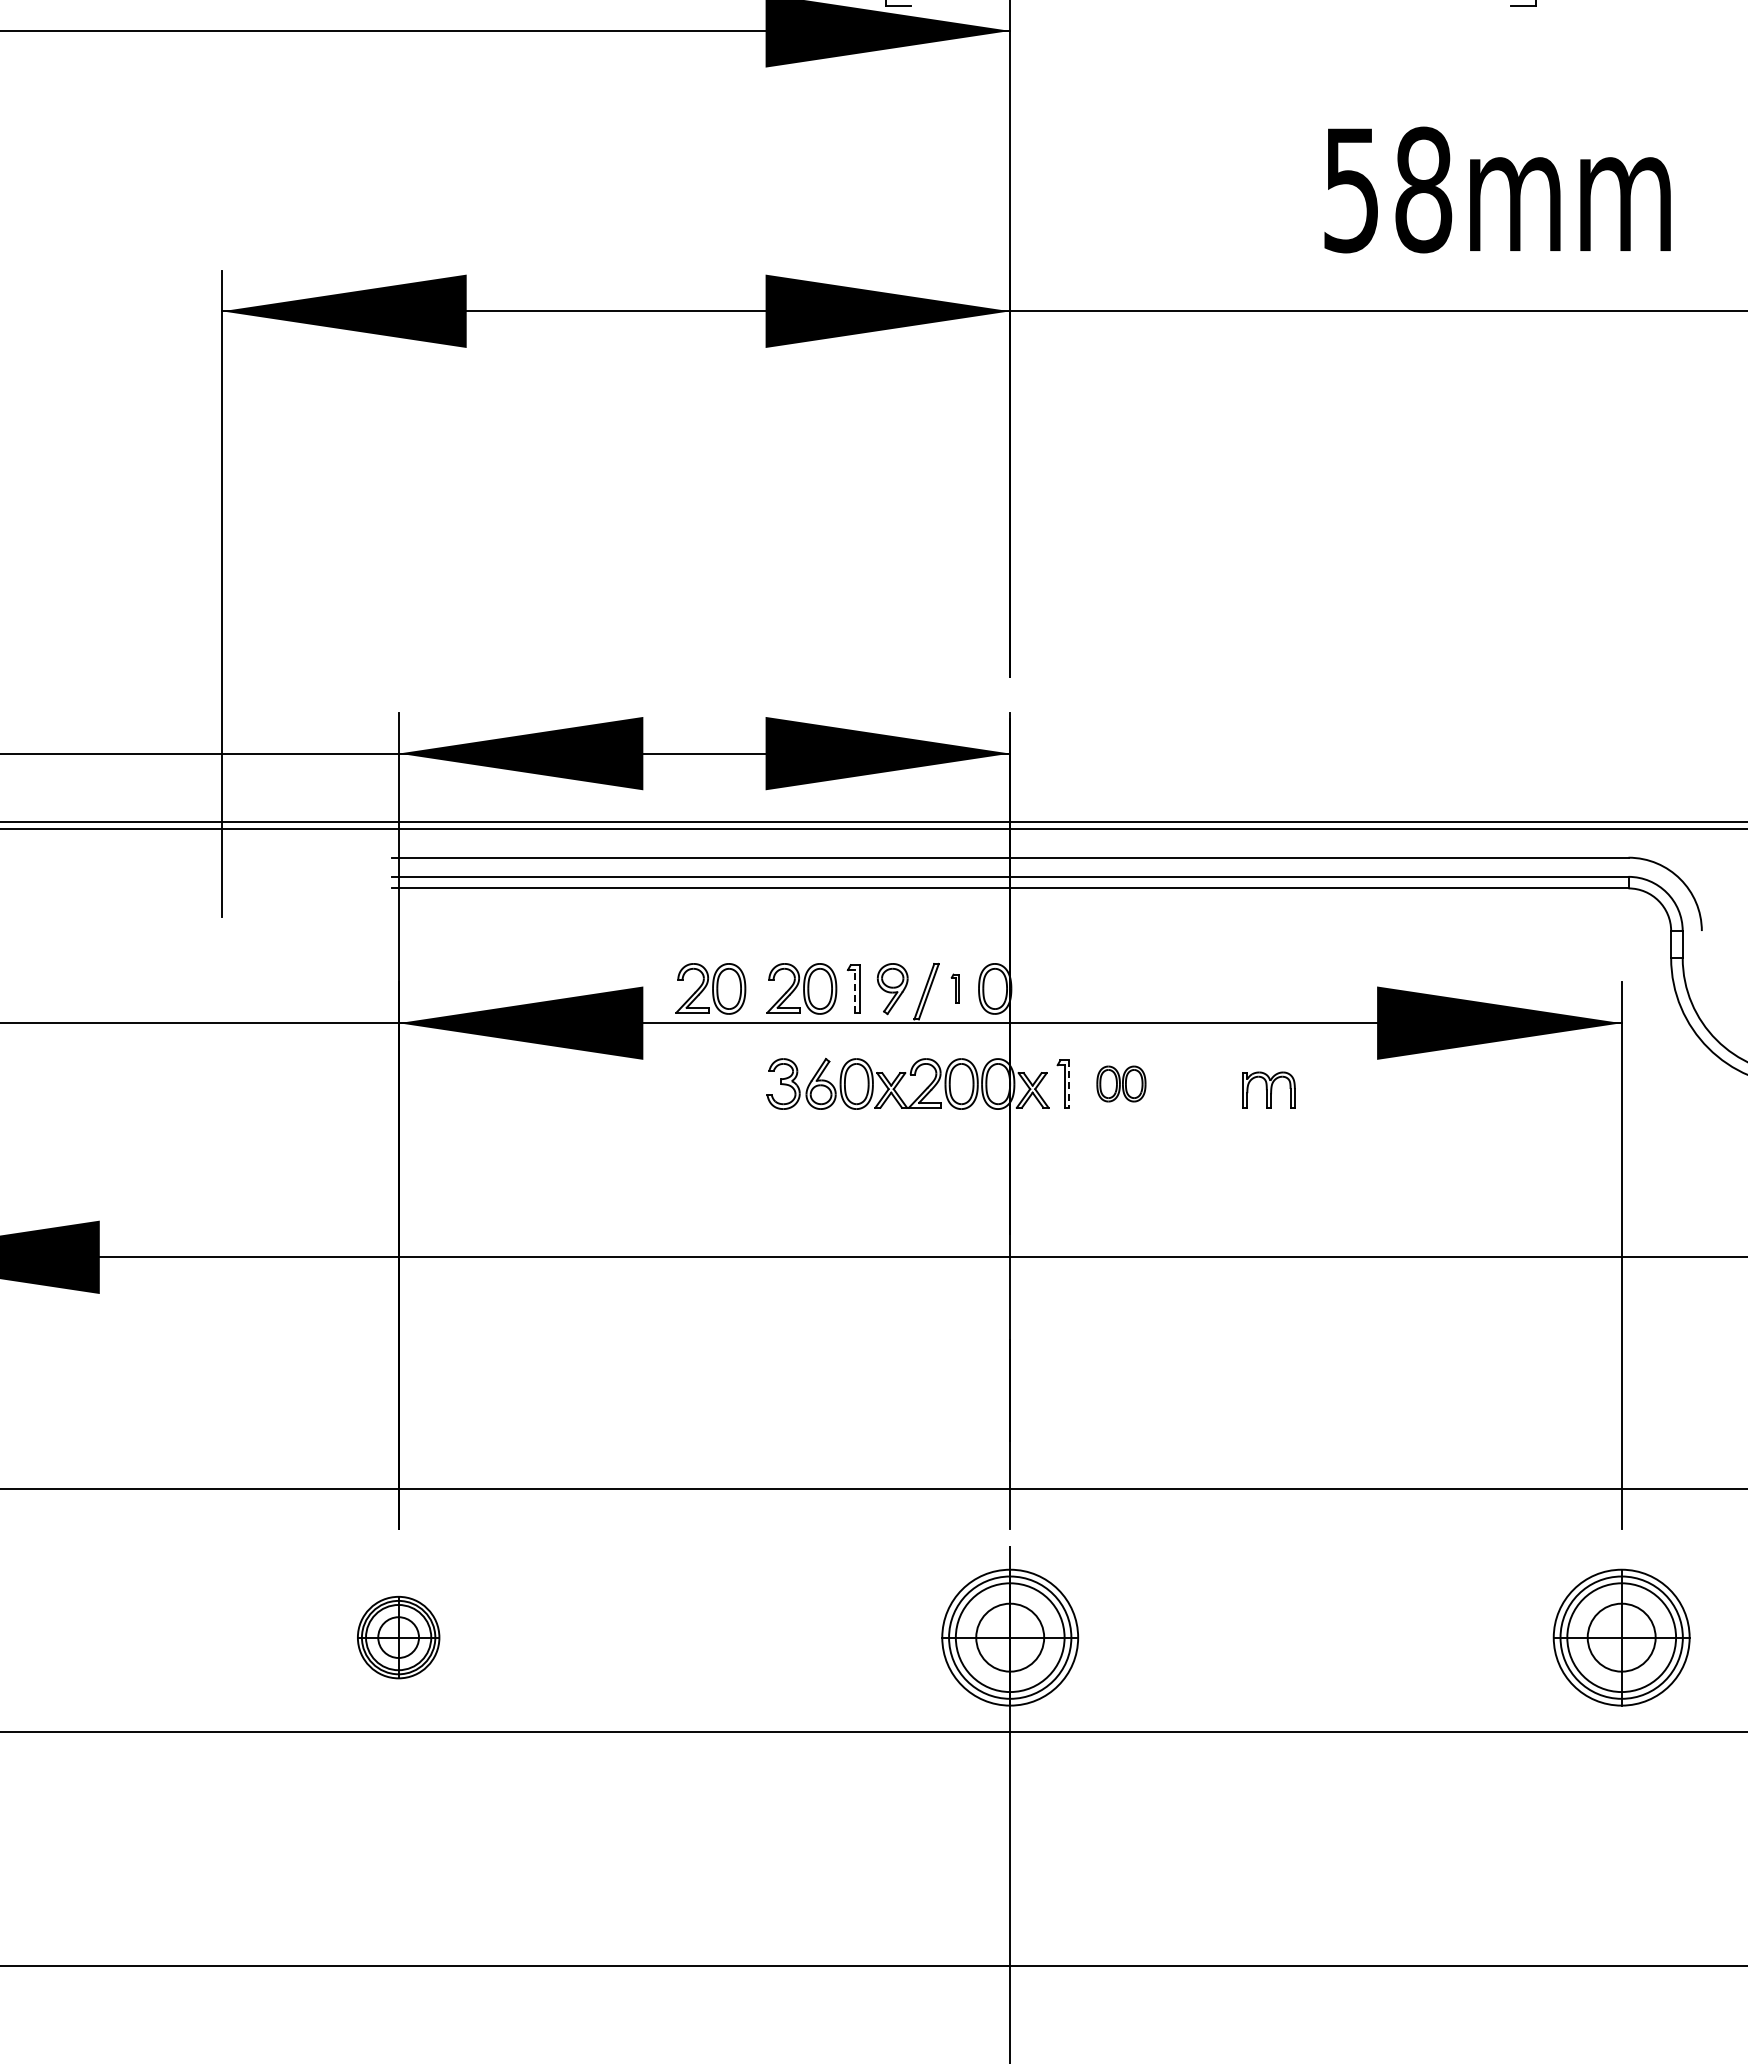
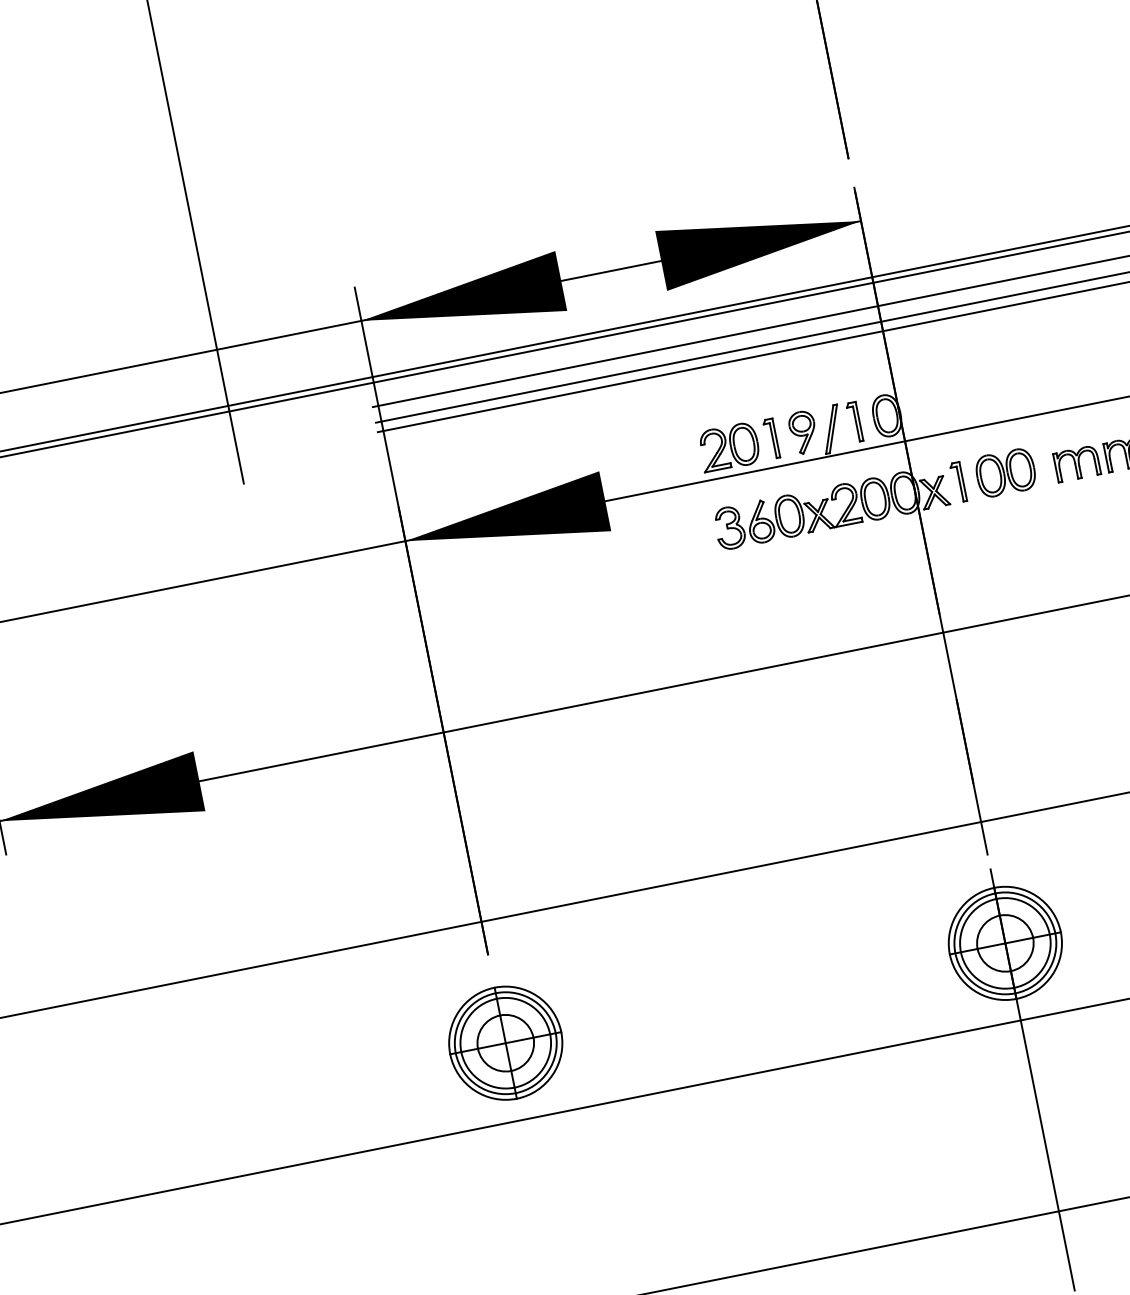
part: (710, 988) -> (654, 461), removed
part: (954, 988) -> (853, 422), size x1.67
line: (855, 990) -> (773, 439), dashed -> solid
part: (1121, 1083) -> (1005, 472), size x1.43
line: (1069, 1084) -> (963, 481), dashed -> solid
part: (1207, 1089) -> (1077, 463), added
part: (398, 1637) -> (505, 1043), size x1.67

